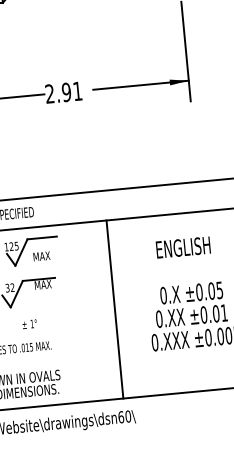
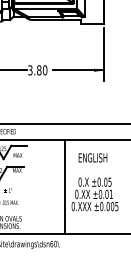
text: (63, 92) -> (37, 70), 2.91 -> 3.80
line: (114, 308) -> (64, 186), moved

